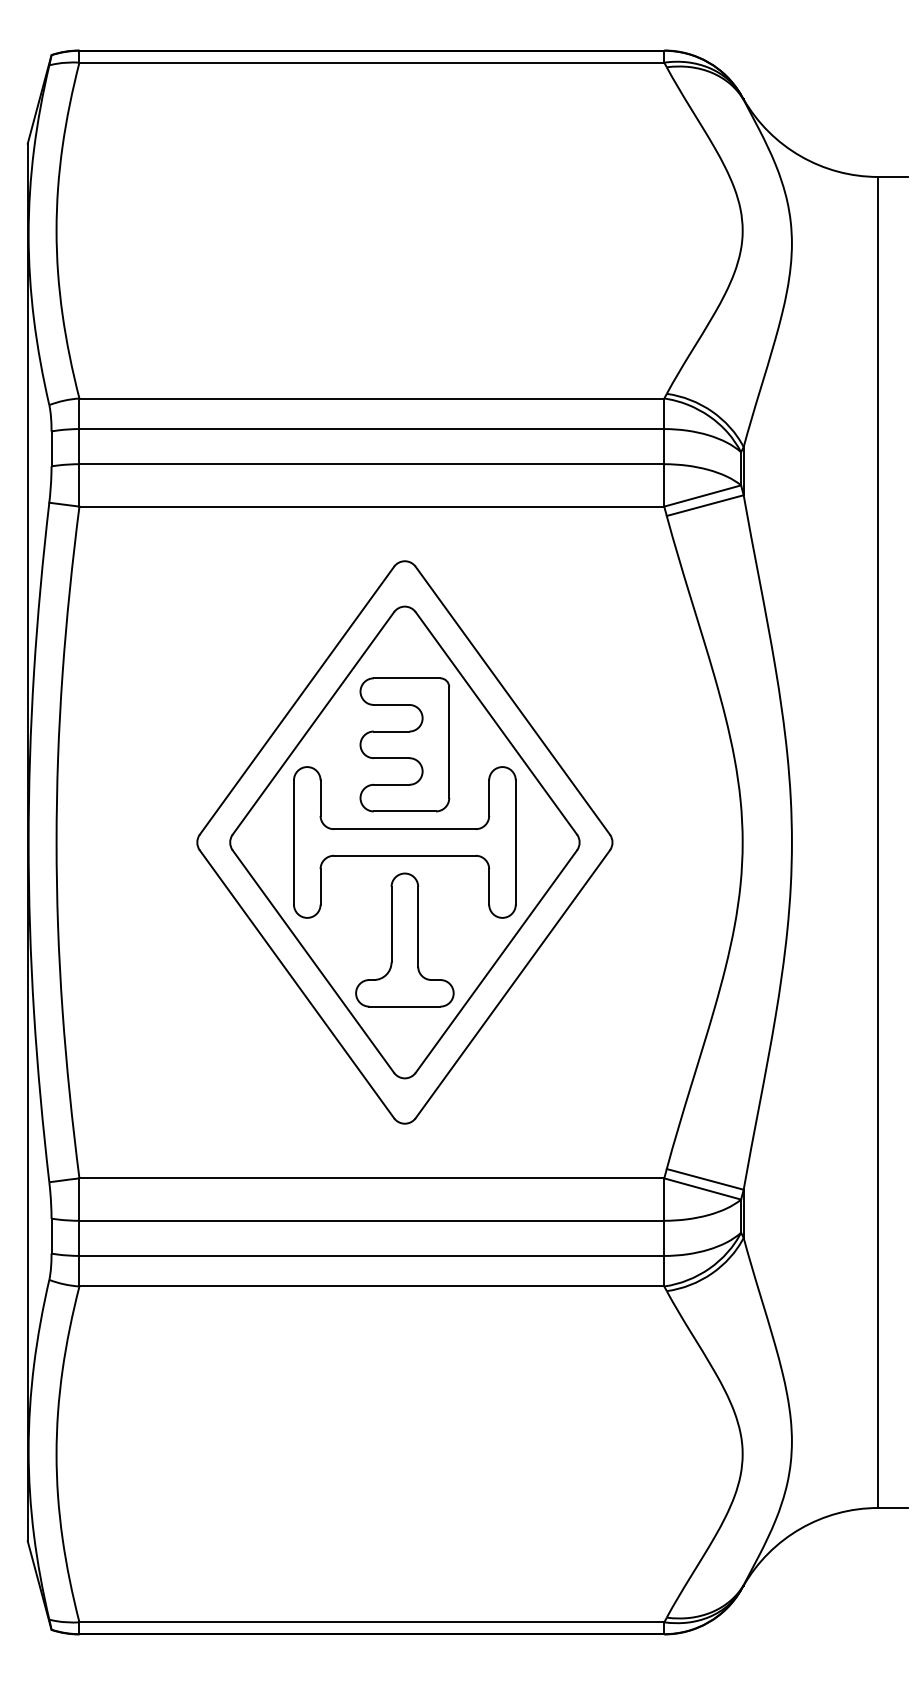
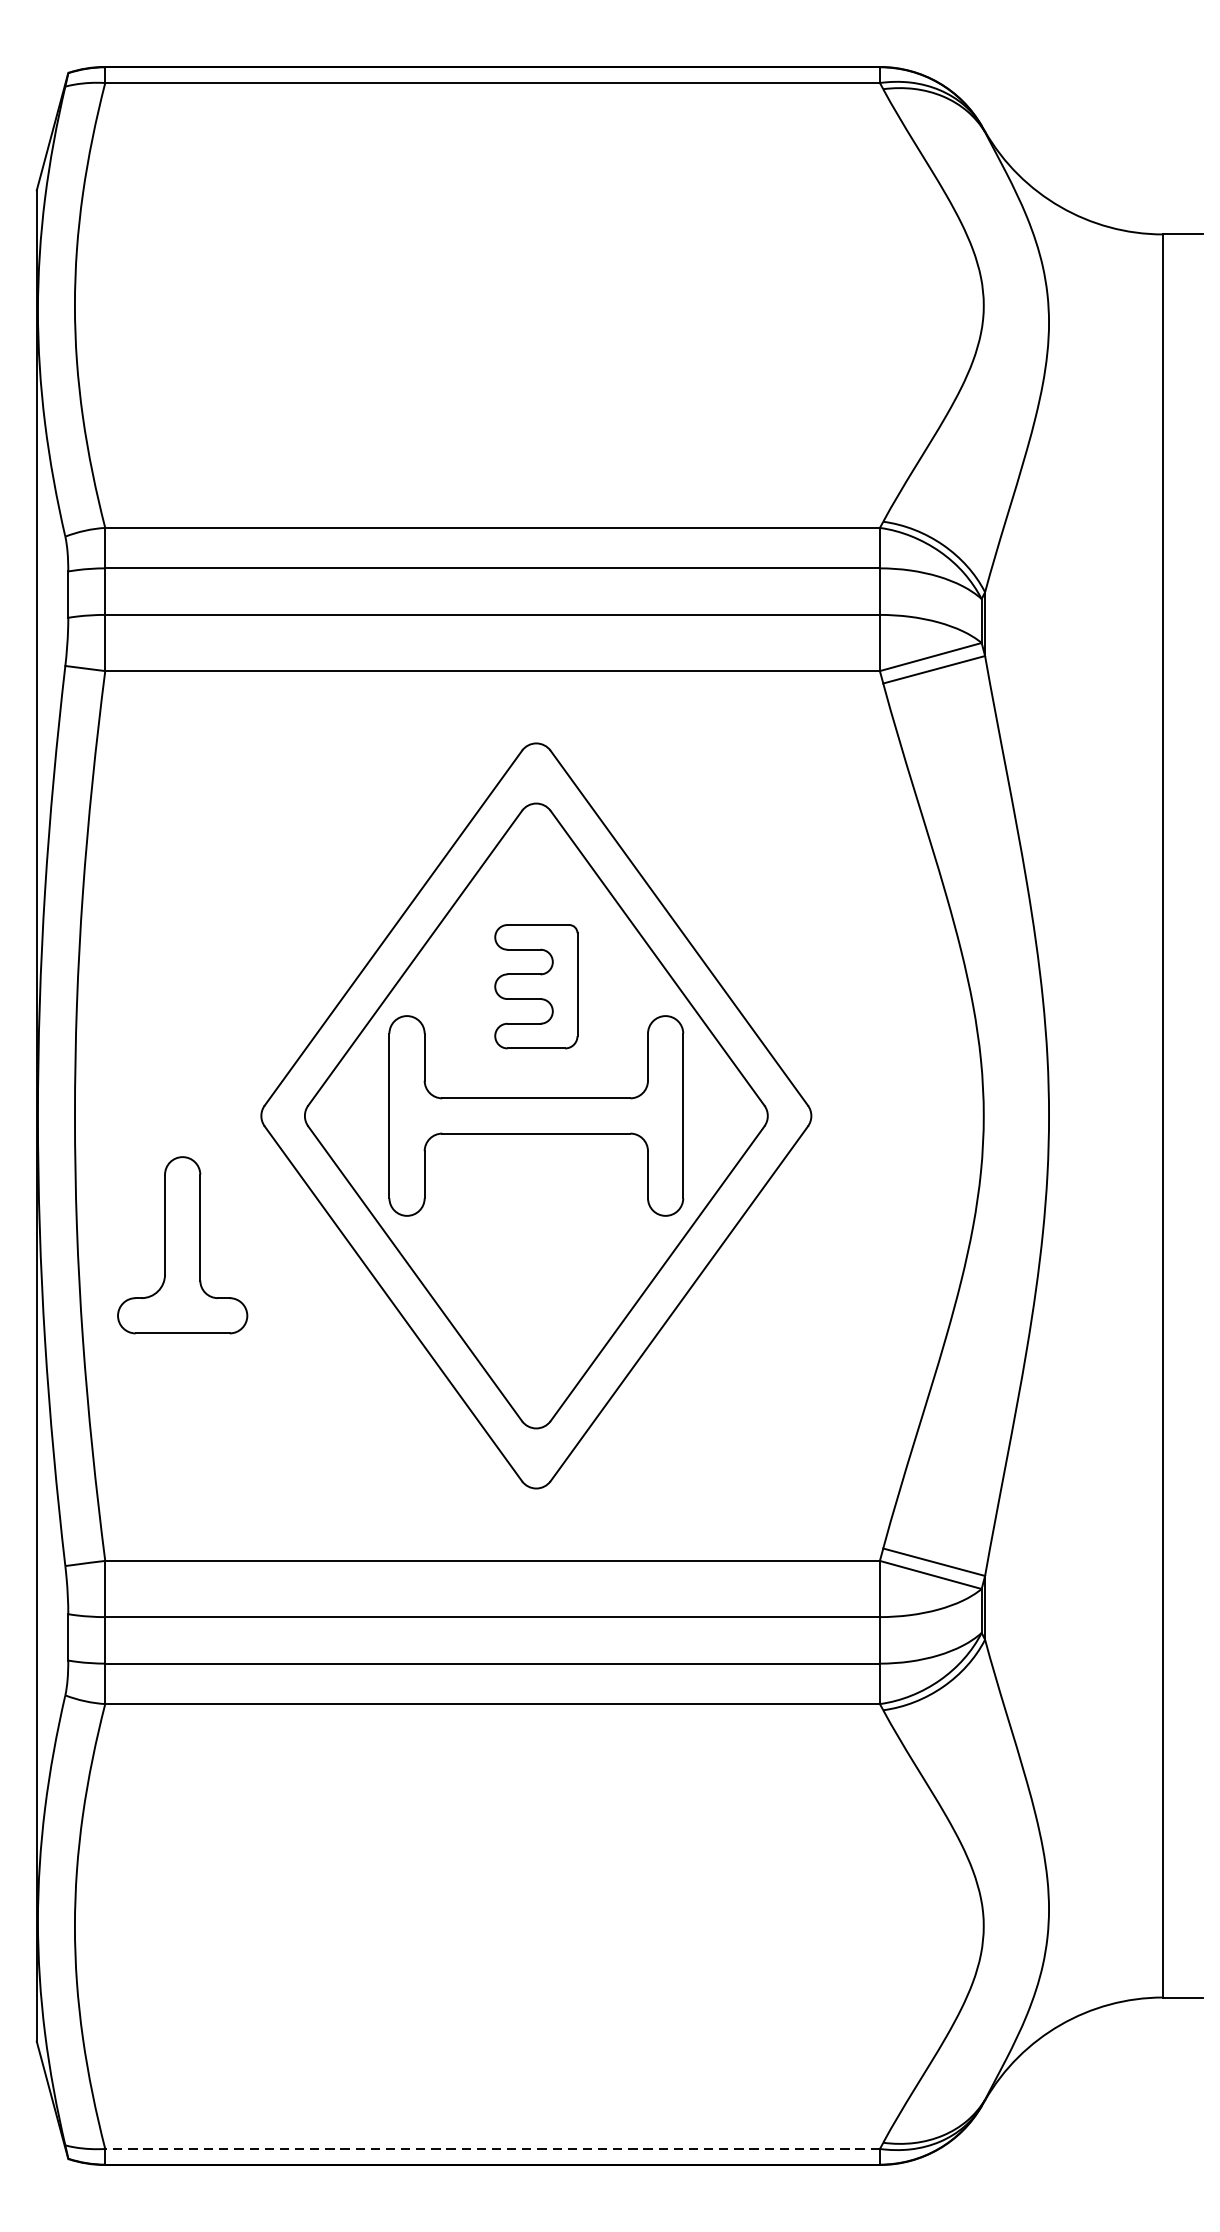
part: (404, 744) -> (535, 986), size x0.7
part: (404, 939) -> (182, 1244), moved
line: (371, 1622) -> (492, 2149), solid -> dashed

